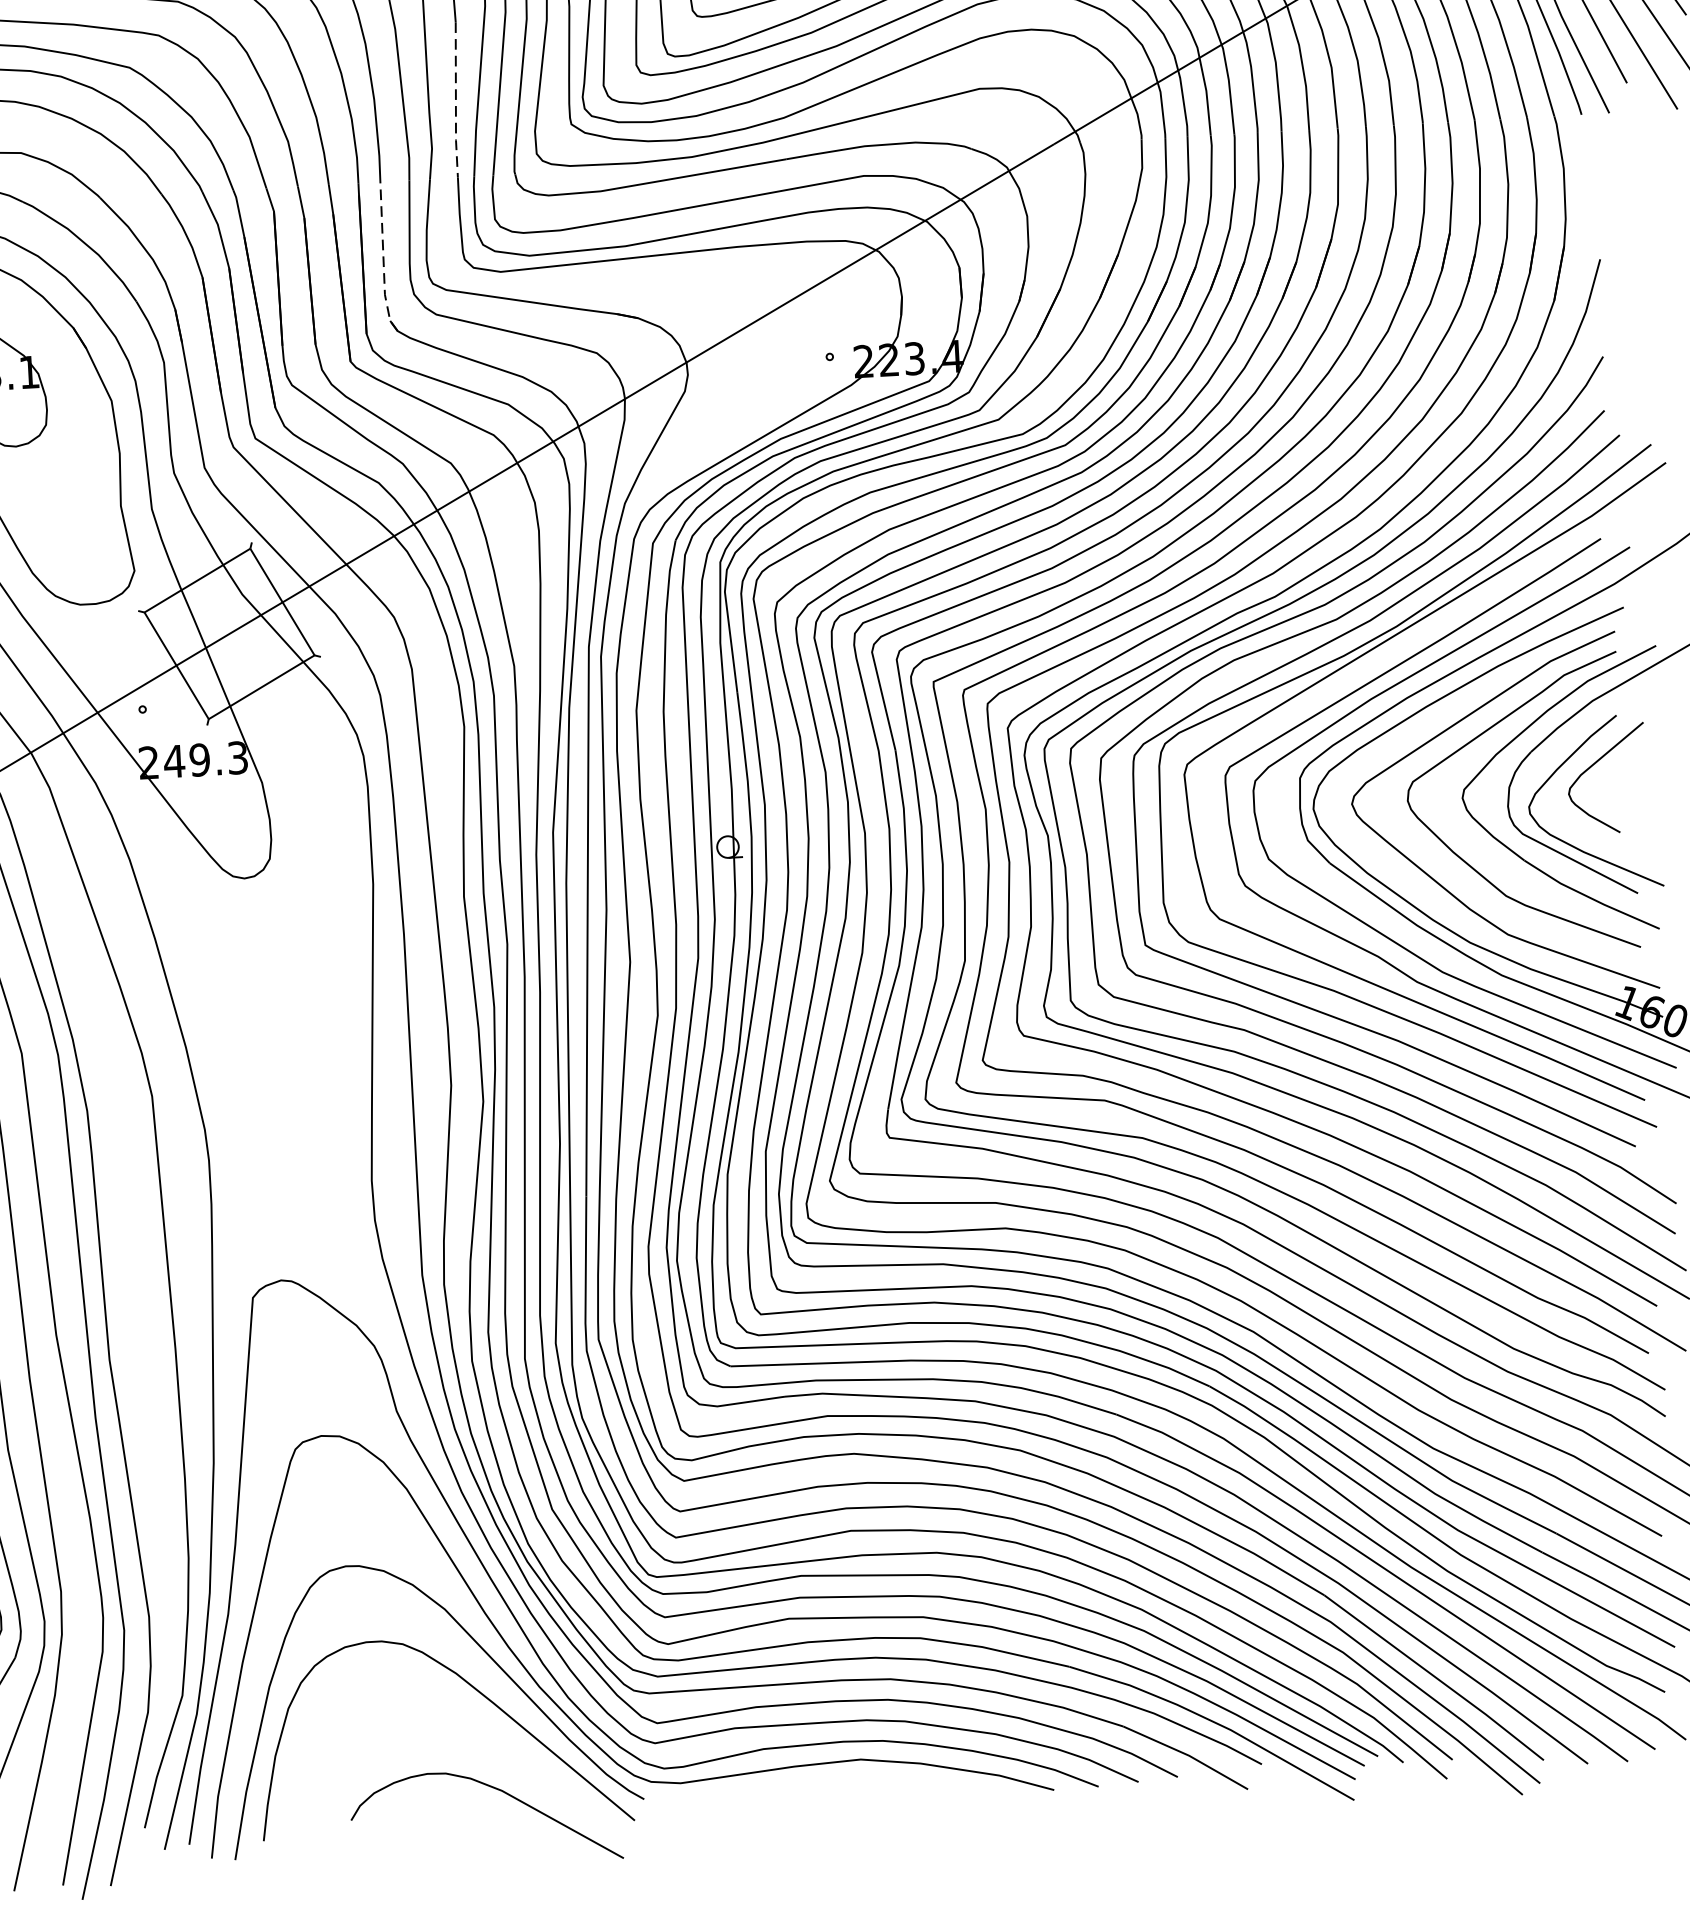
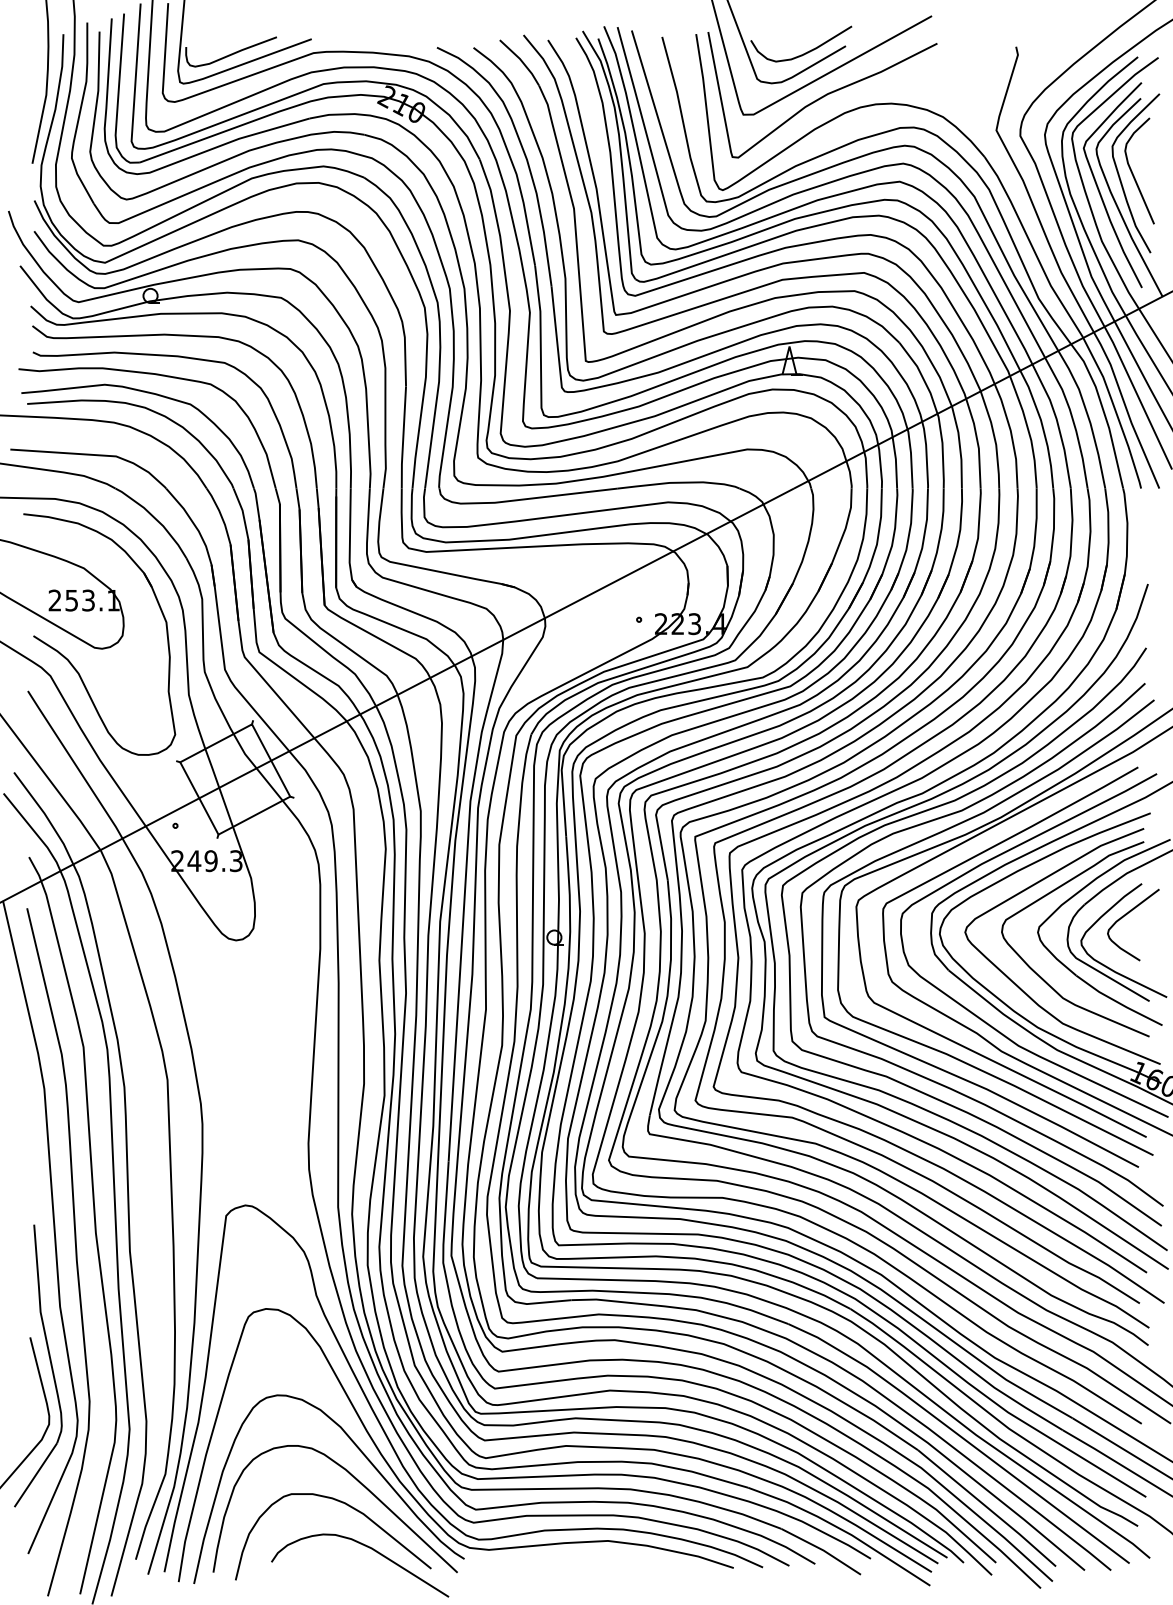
line: (456, 101) -> (403, 438), dashed -> solid
line: (382, 260) -> (349, 540), dashed -> solid
curve: (468, 1732) -> (351, 1508), added

